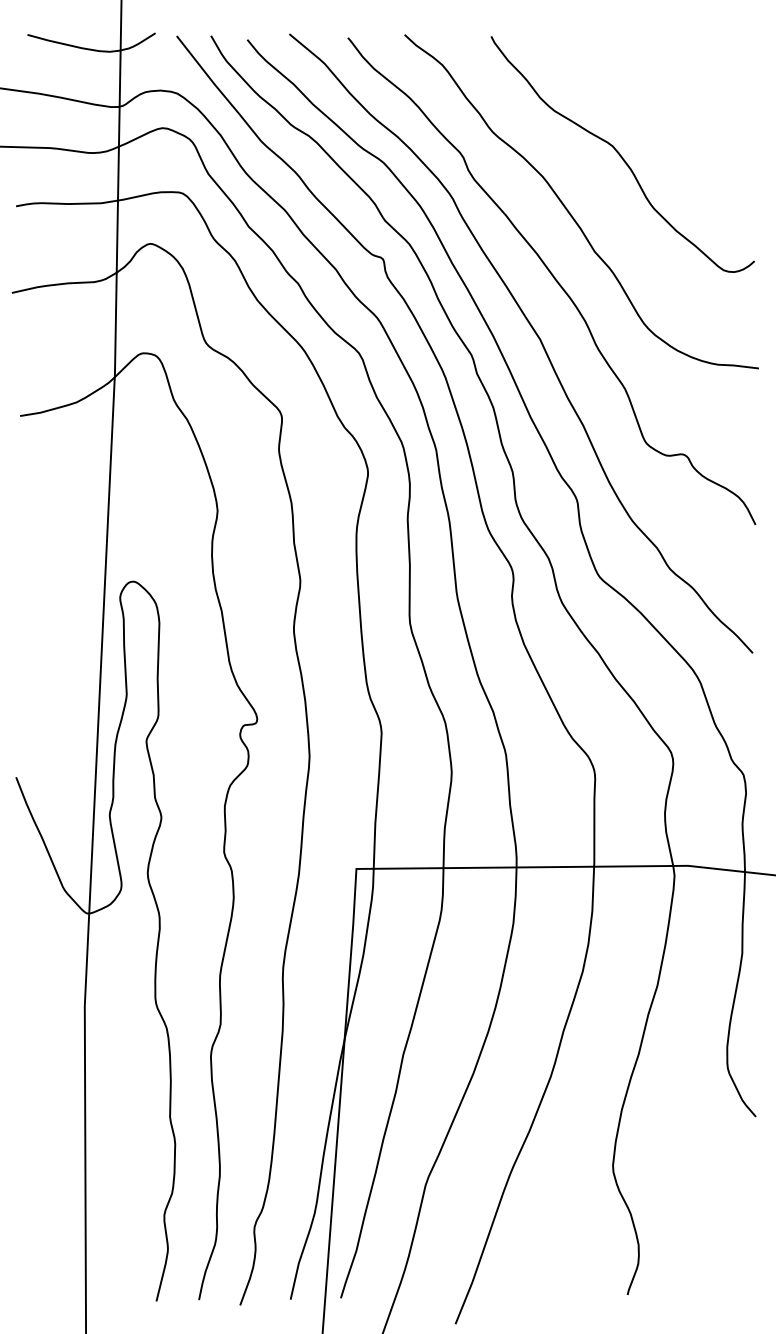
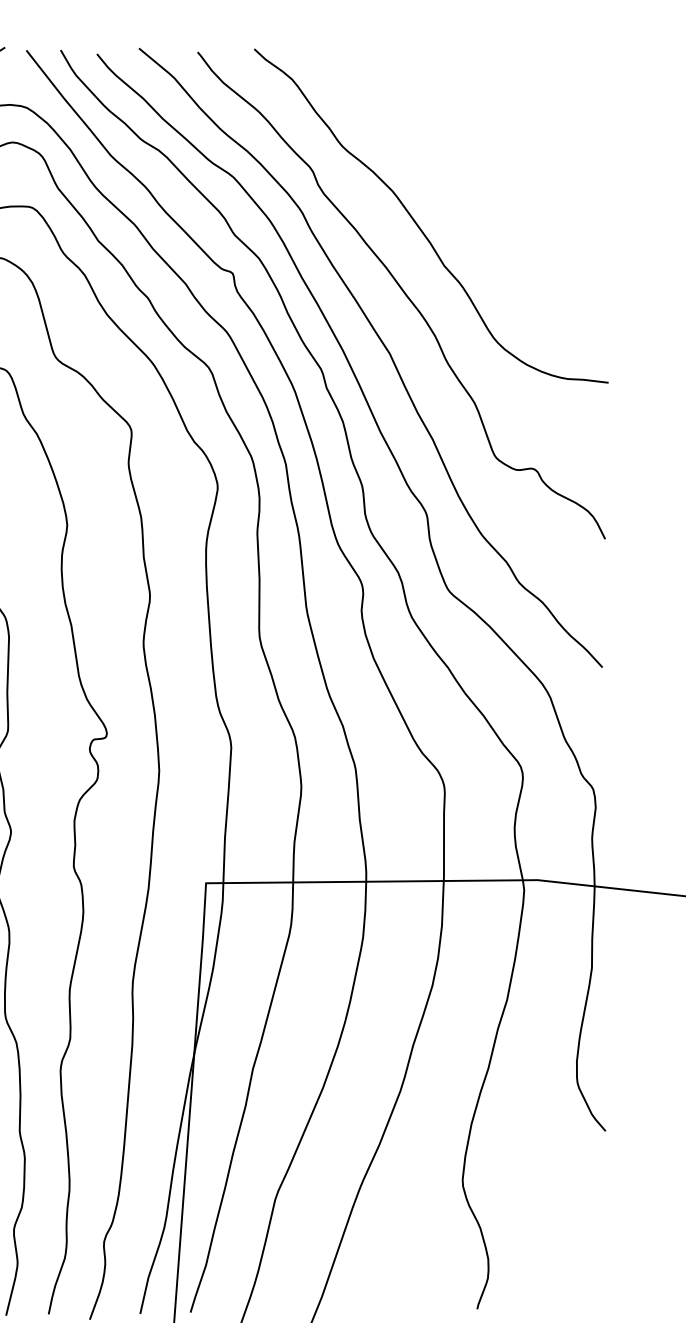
curve: (621, 155) -> (471, 169), removed

